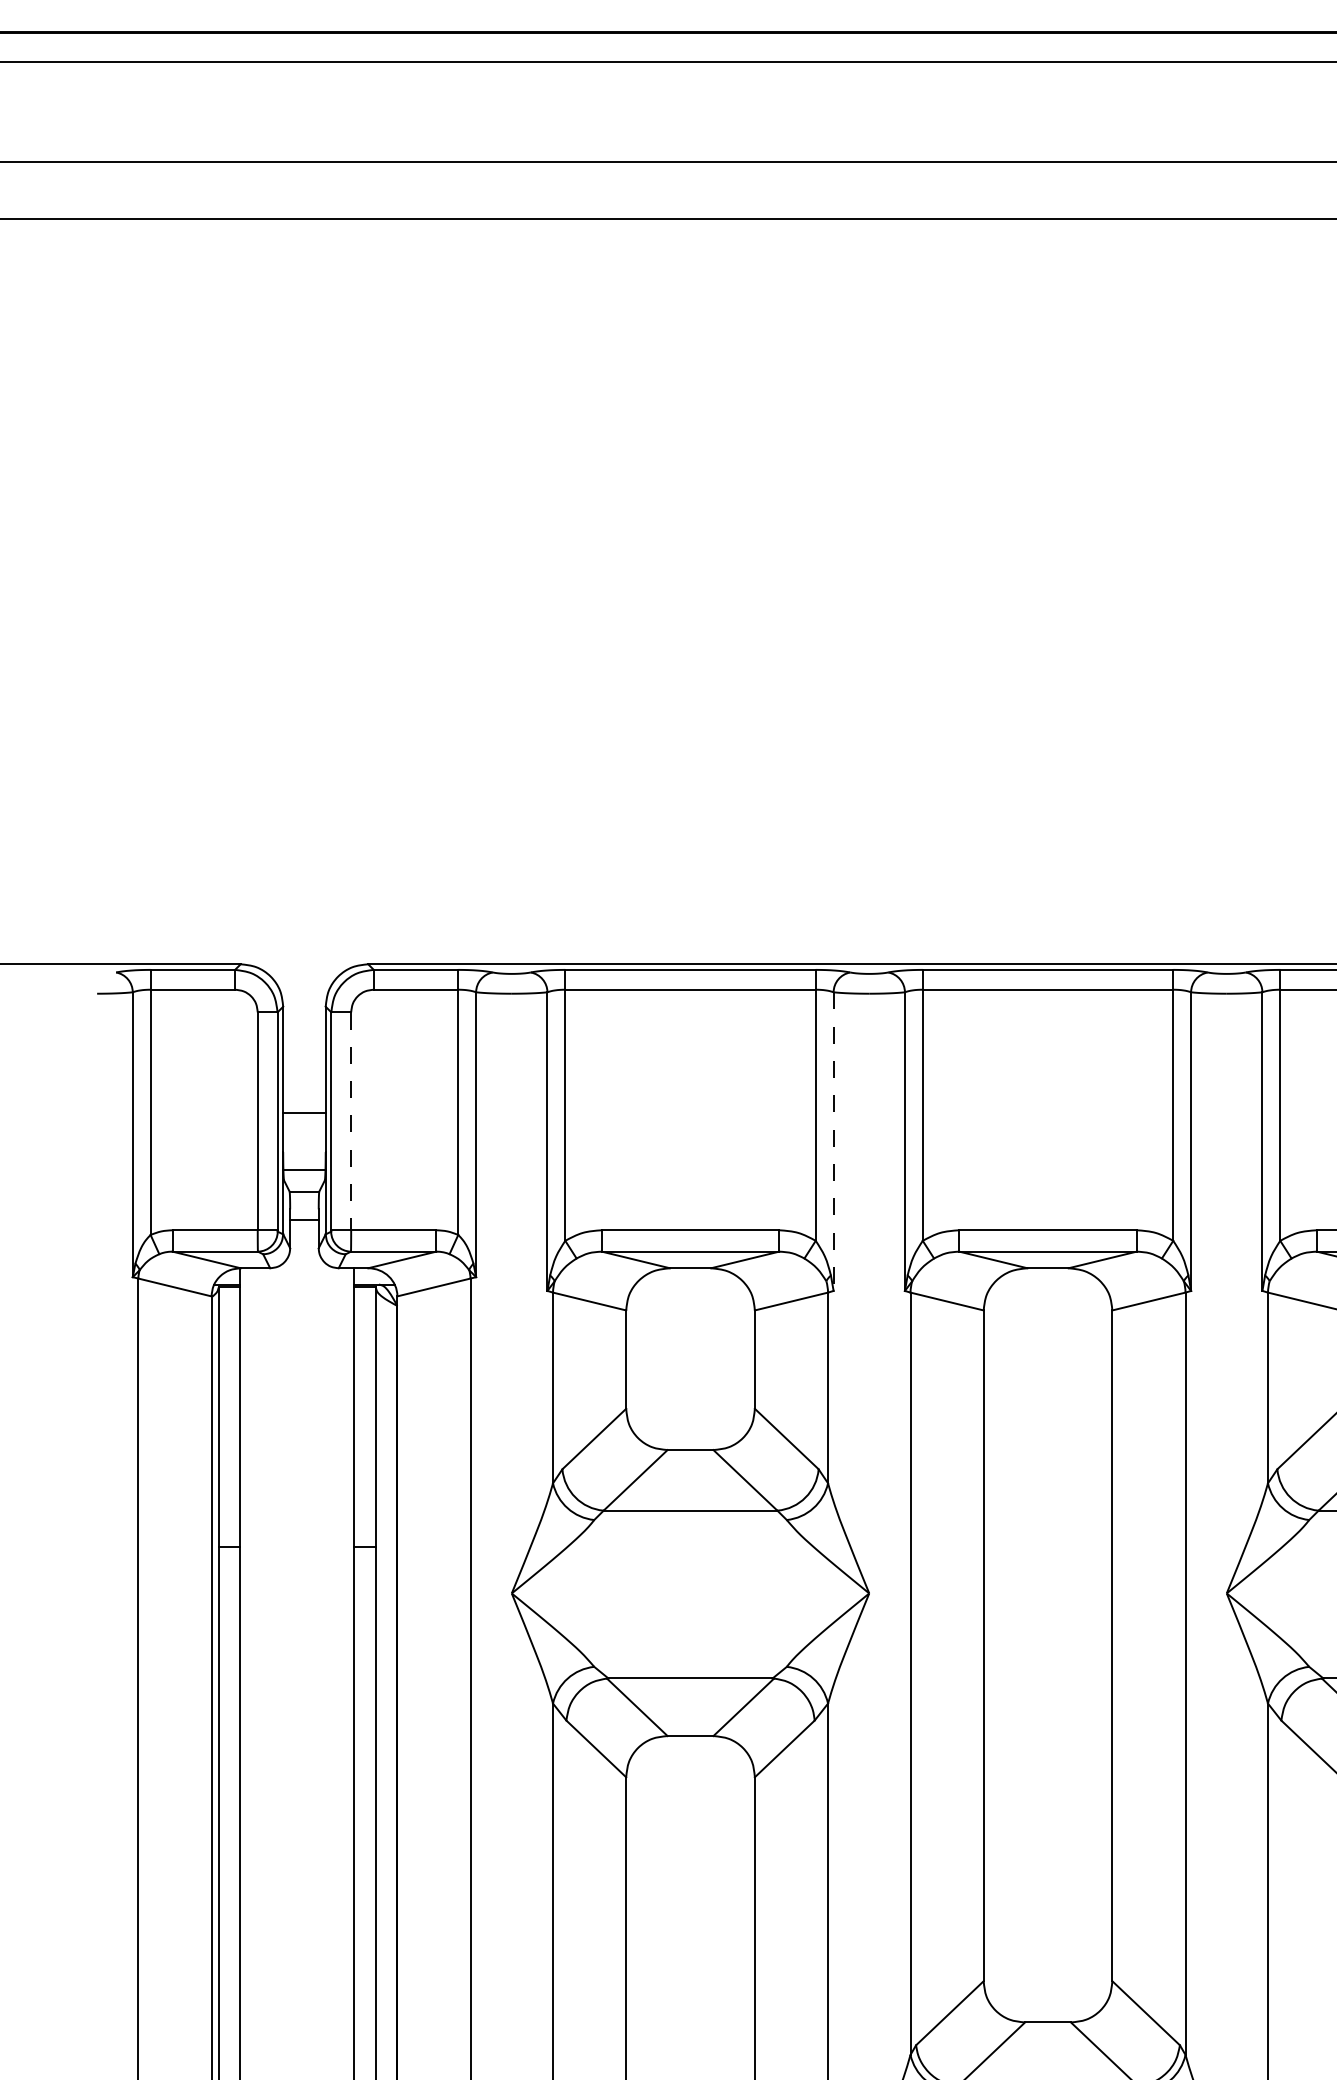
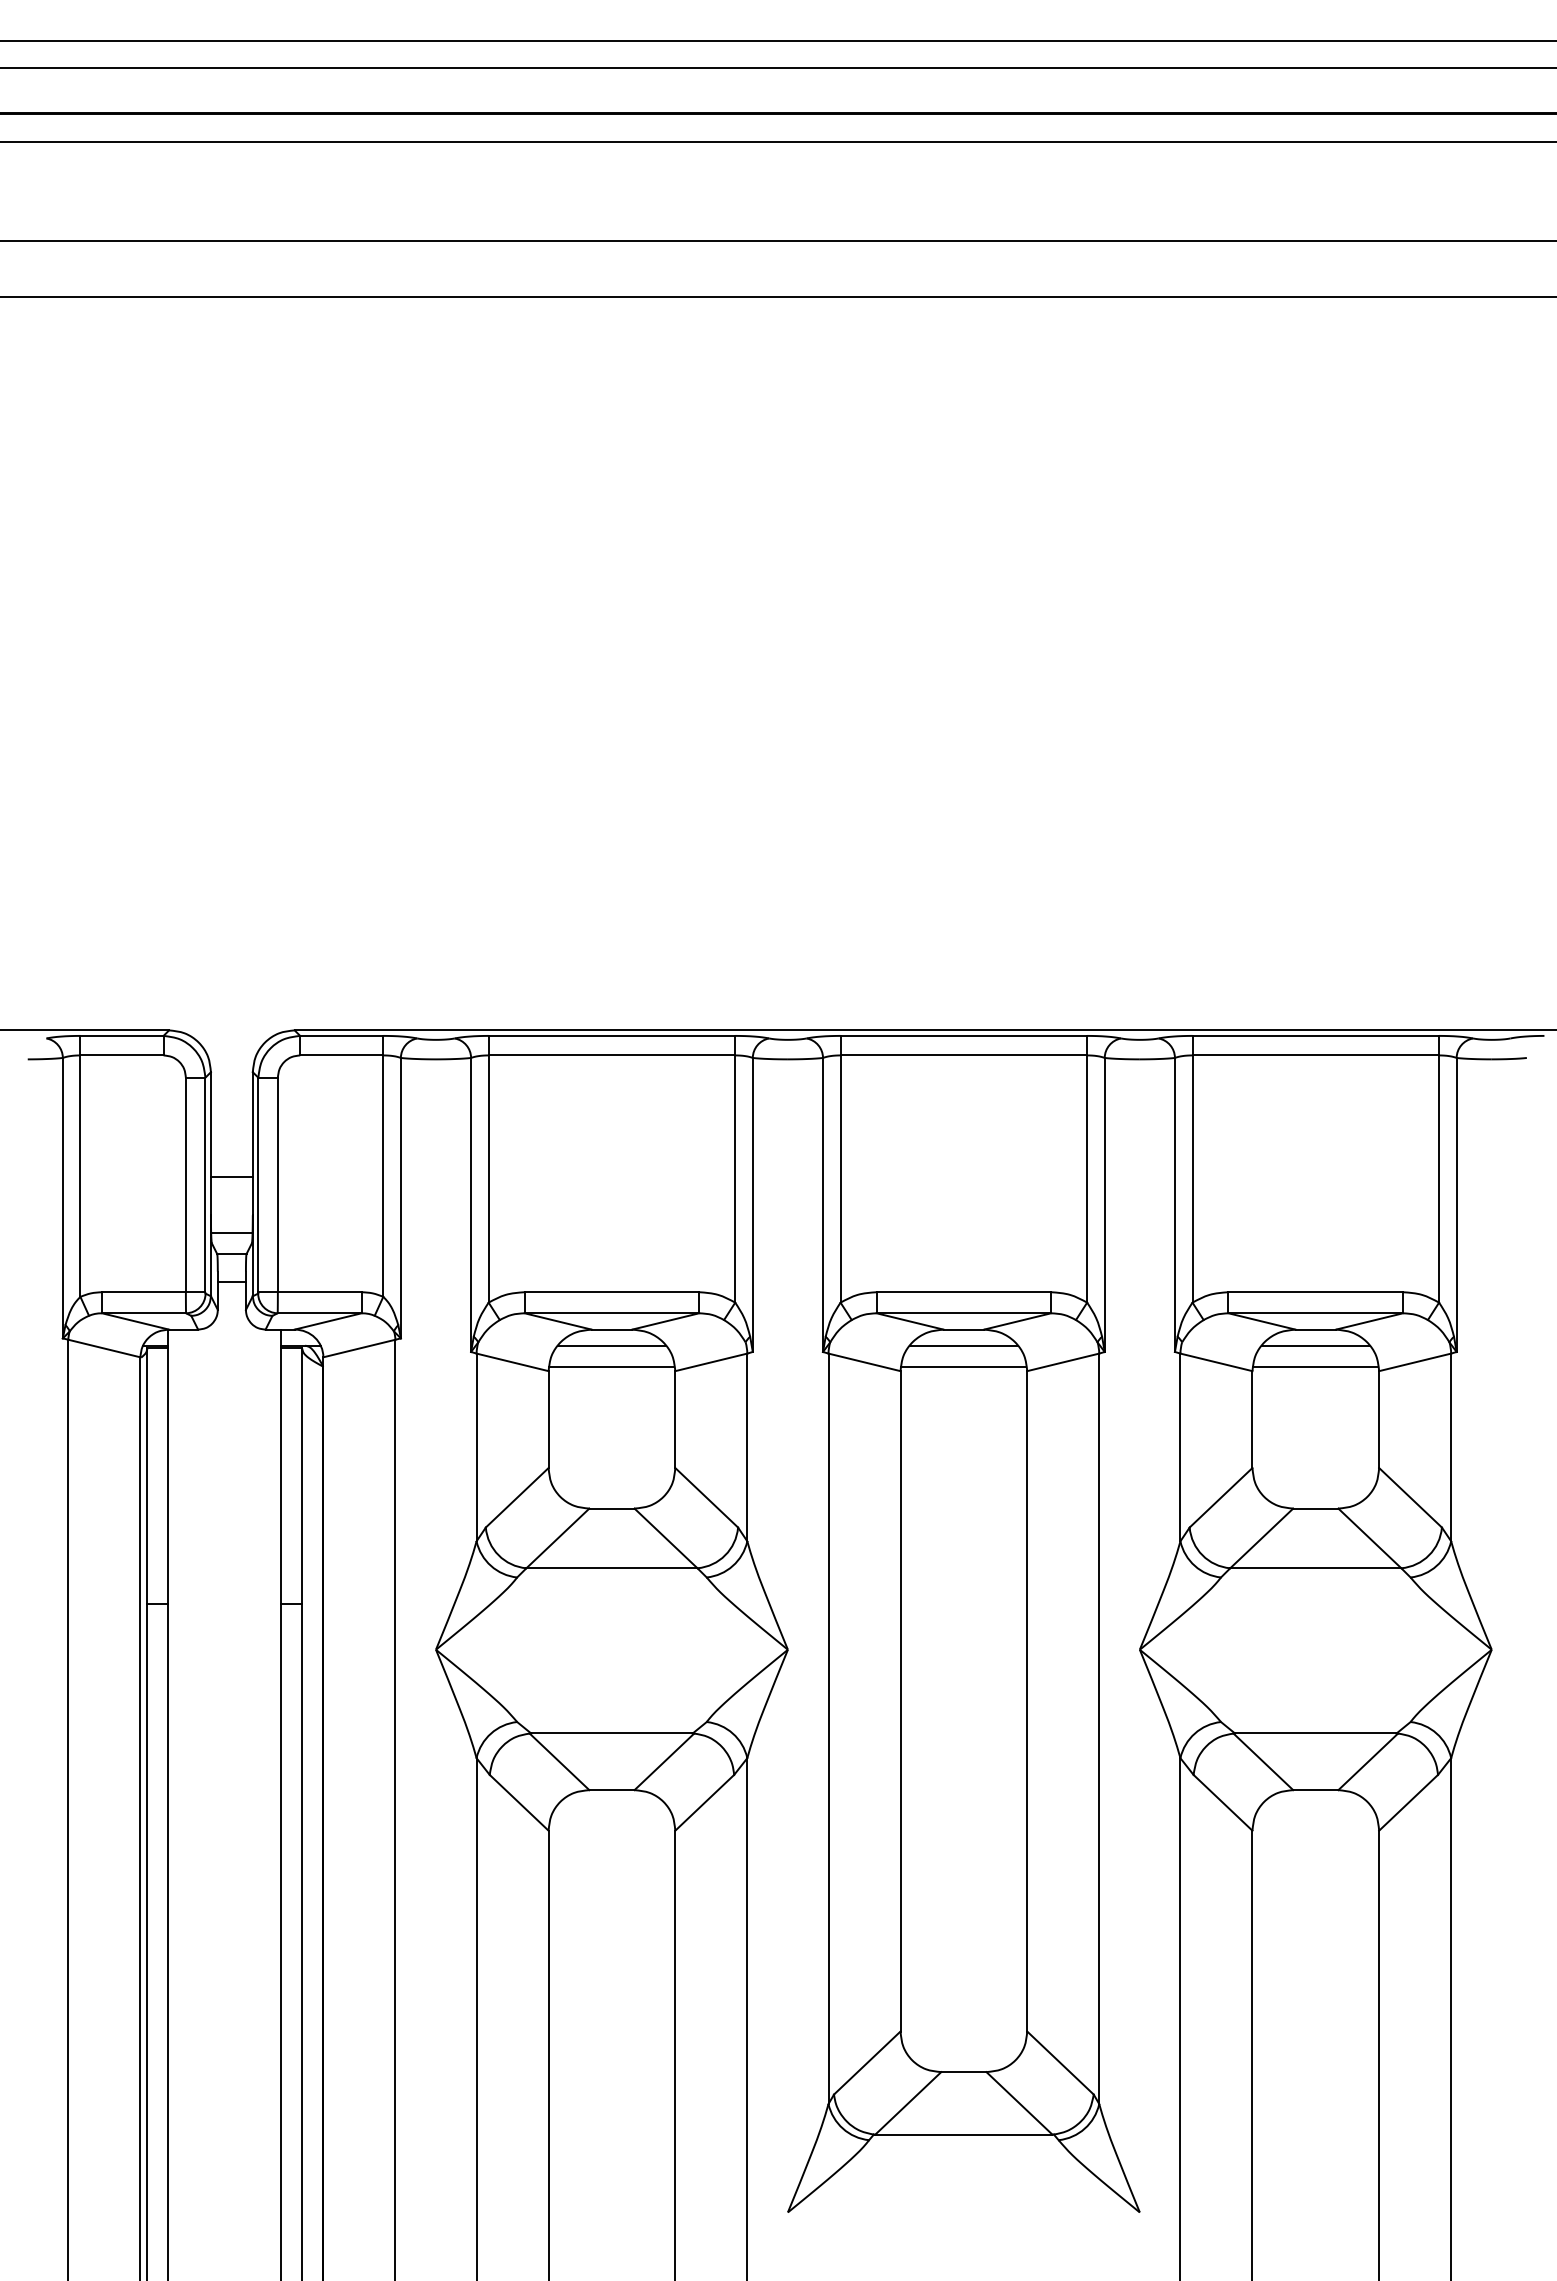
line: (350, 1121) -> (277, 1185), dashed -> solid
line: (833, 1141) -> (752, 1204), dashed -> solid
line: (690, 1284) -> (611, 1345), added
line: (1047, 1284) -> (963, 1345), added
line: (690, 1305) -> (611, 1366), added
line: (1047, 1305) -> (963, 1366), added

